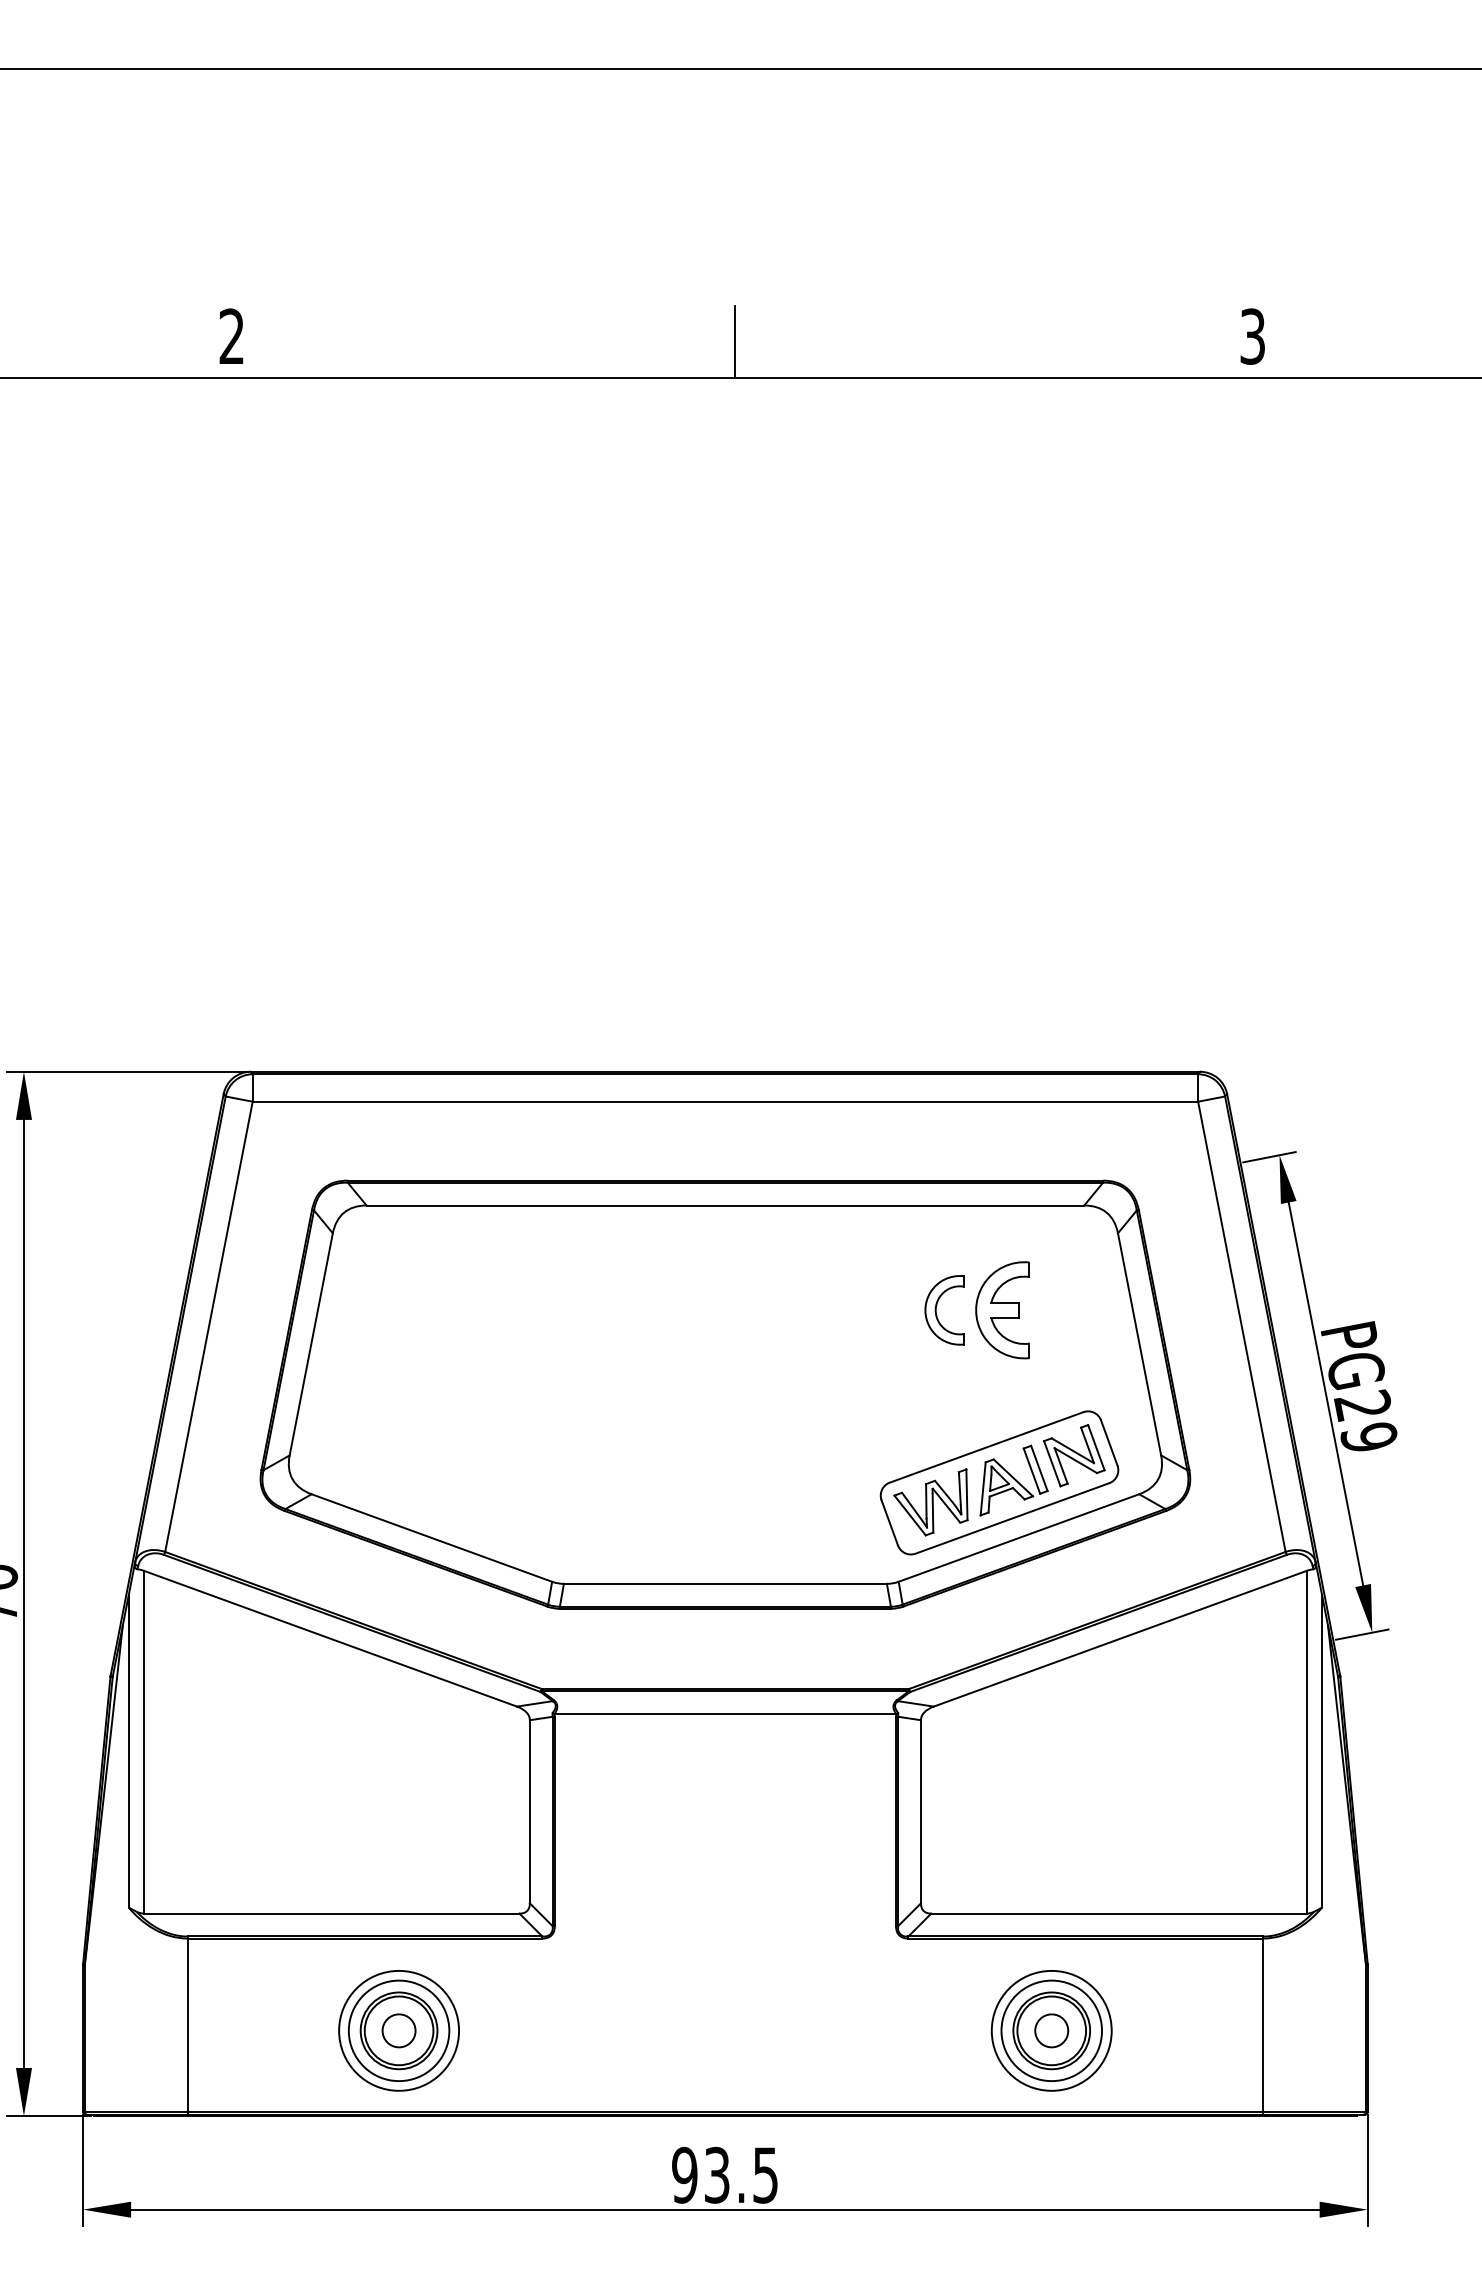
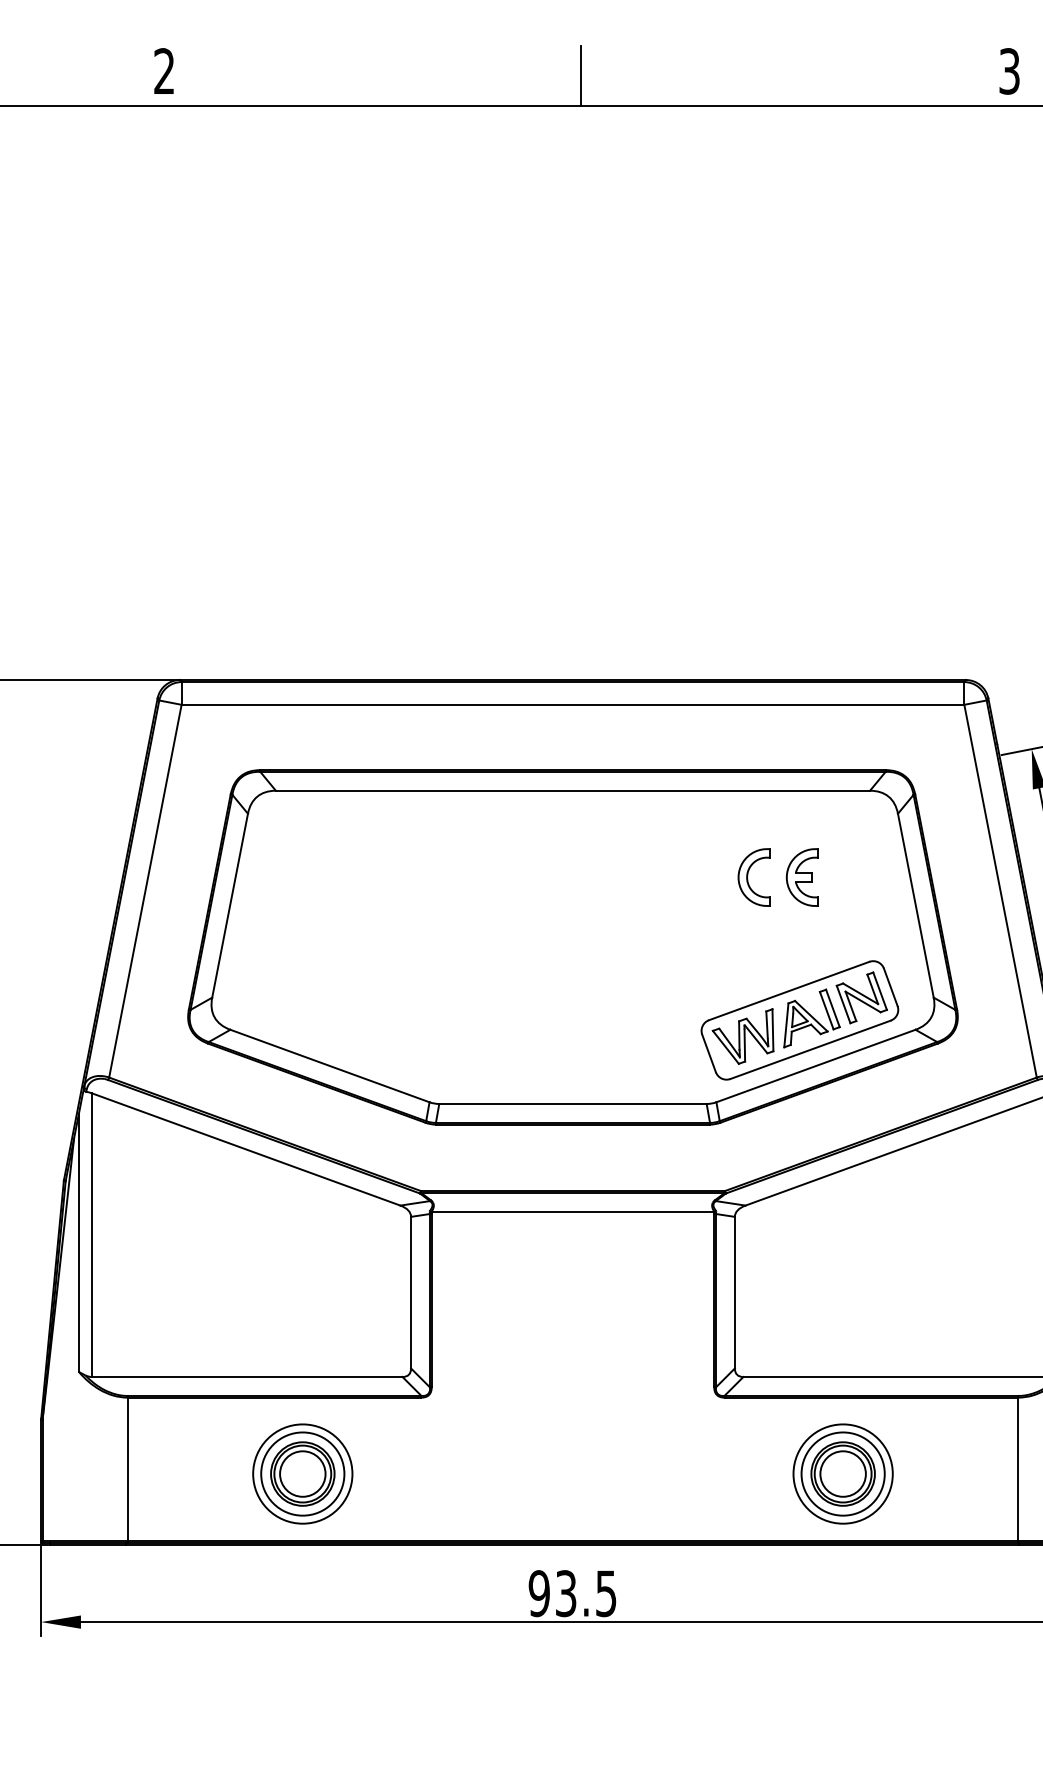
part: (1002, 1310) -> (802, 877), size x0.71
circle: (398, 2030) -> (302, 1473), size x1.67
circle: (1051, 2030) -> (842, 1473), size x1.67

